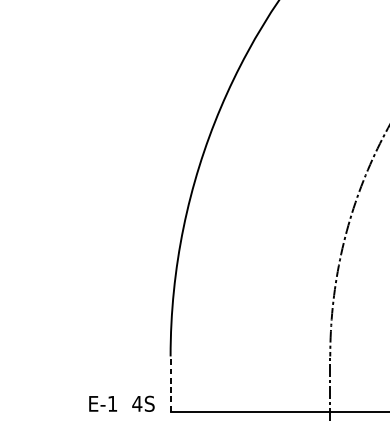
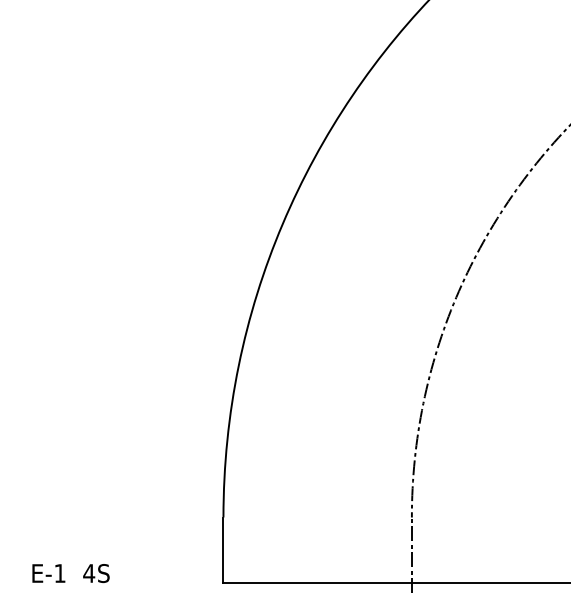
line: (170, 384) -> (223, 550), dashed -> solid
text: (121, 403) -> (70, 573), moved

